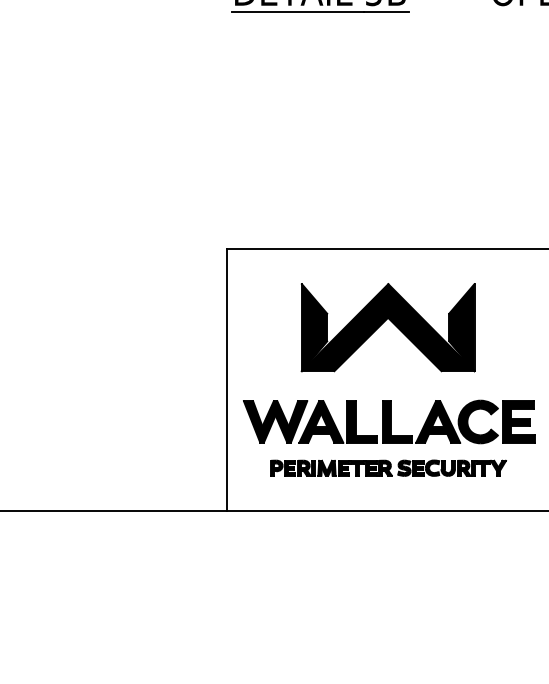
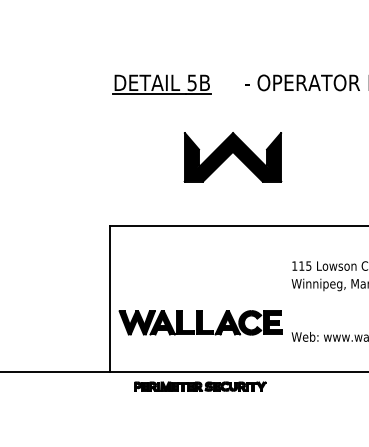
part: (387, 327) -> (232, 157), moved
part: (389, 467) -> (200, 386), moved

